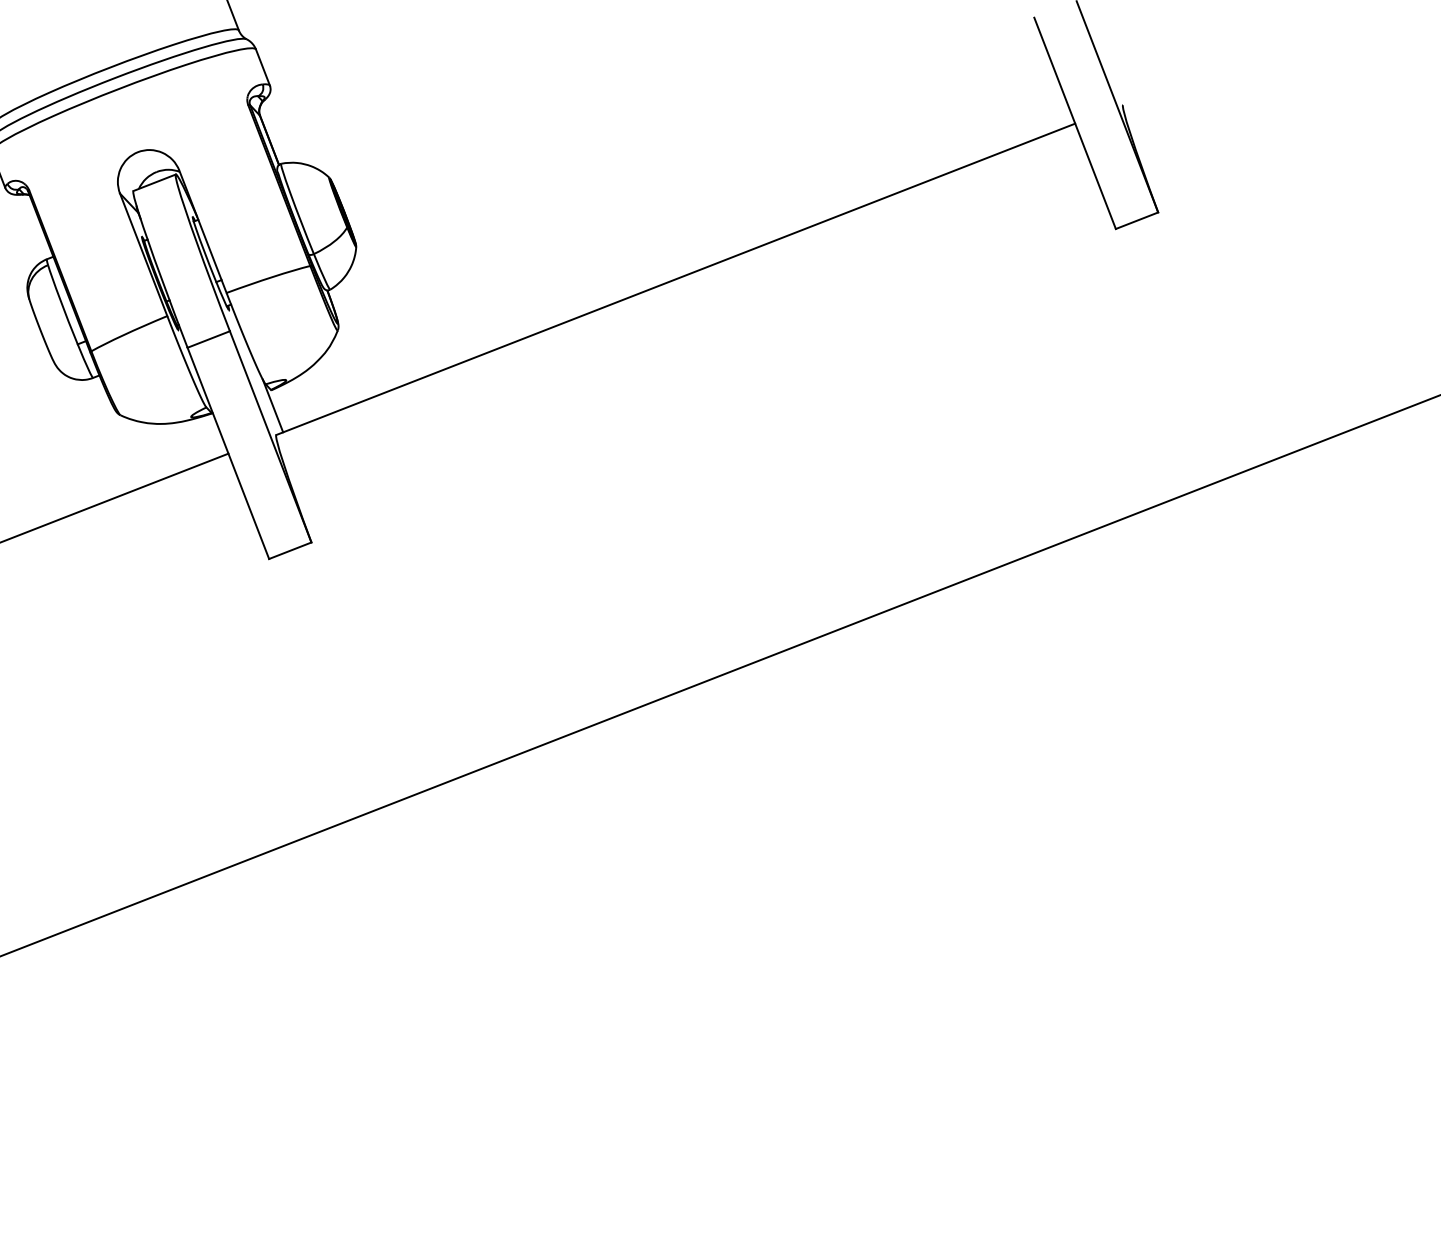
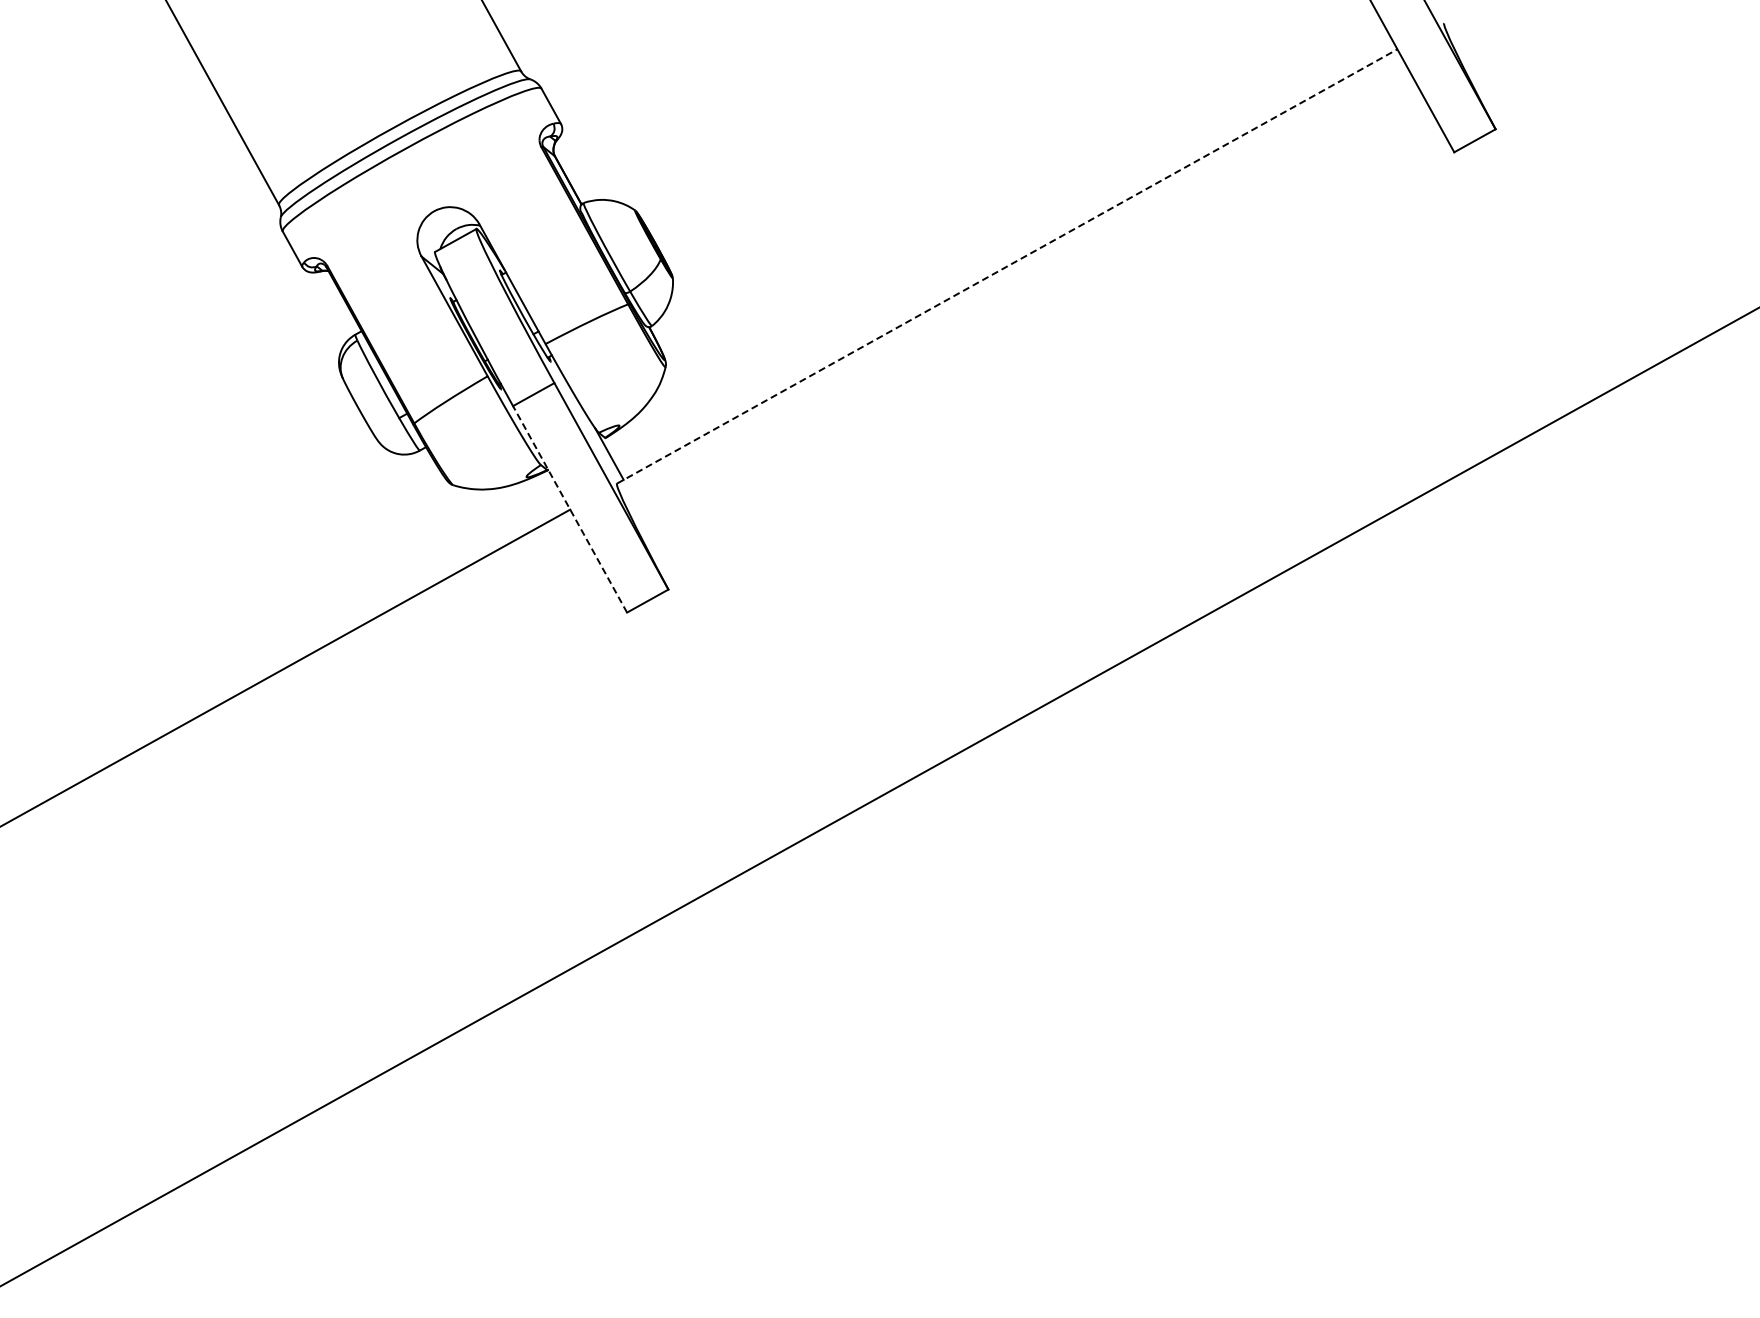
line: (676, 279) -> (1007, 266), solid -> dashed
line: (228, 453) -> (570, 509), solid -> dashed

